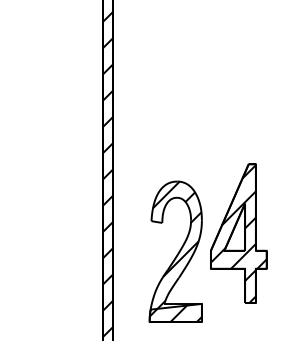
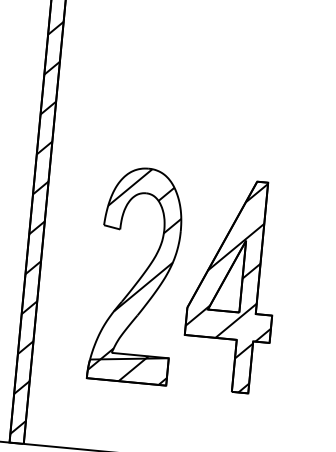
part: (238, 233) -> (231, 285), moved

